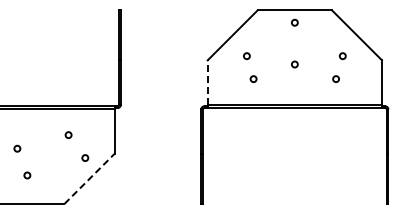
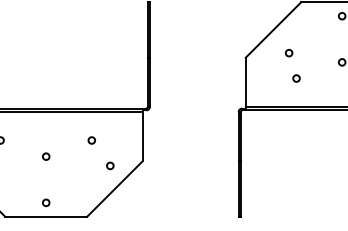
line: (207, 82) -> (245, 82), dashed -> solid
circle: (17, 148) -> (46, 156), moved
circle: (27, 175) -> (46, 202), moved
line: (89, 178) -> (114, 188), dashed -> solid

